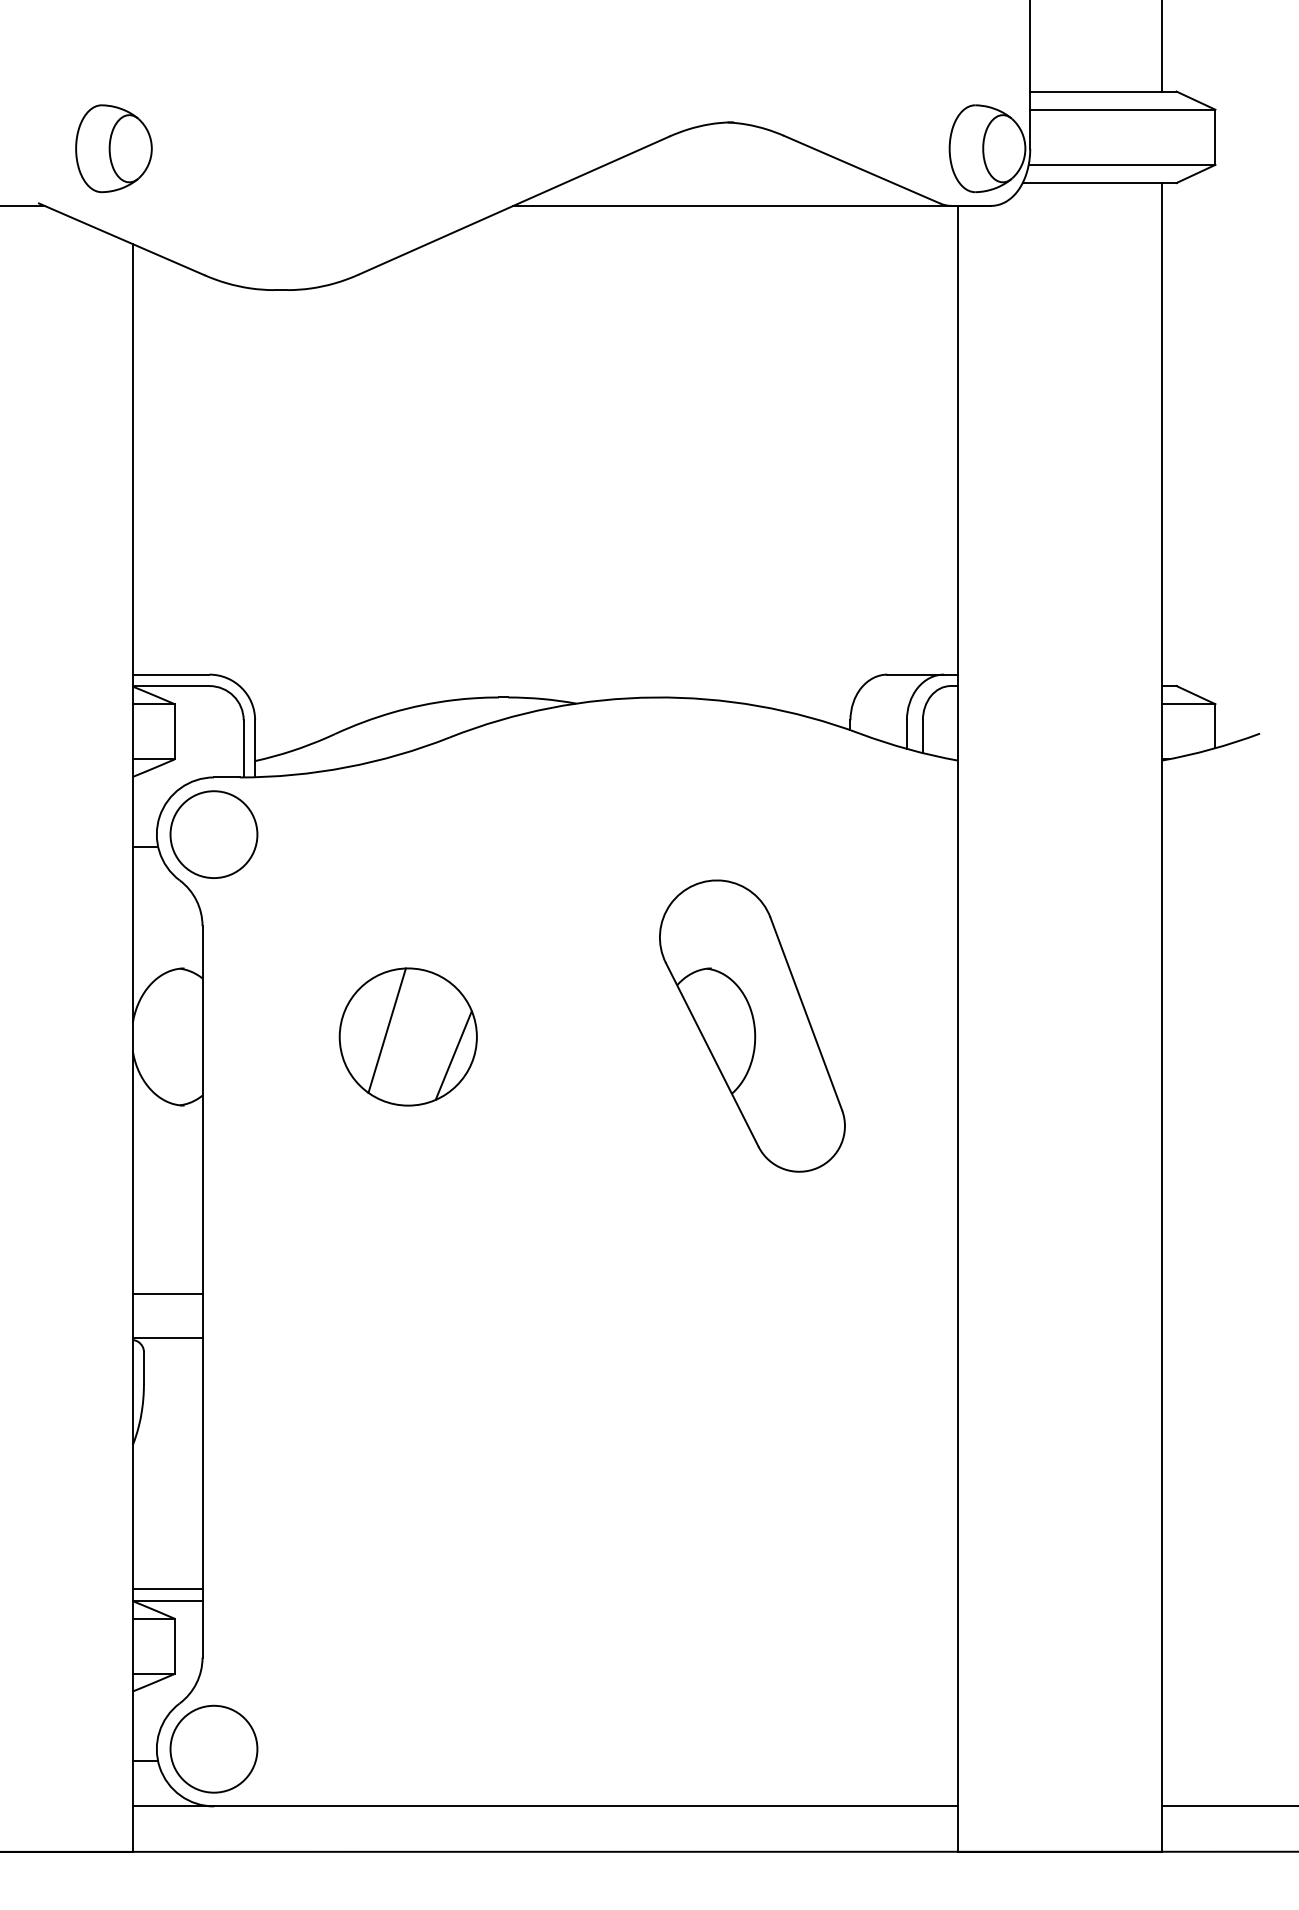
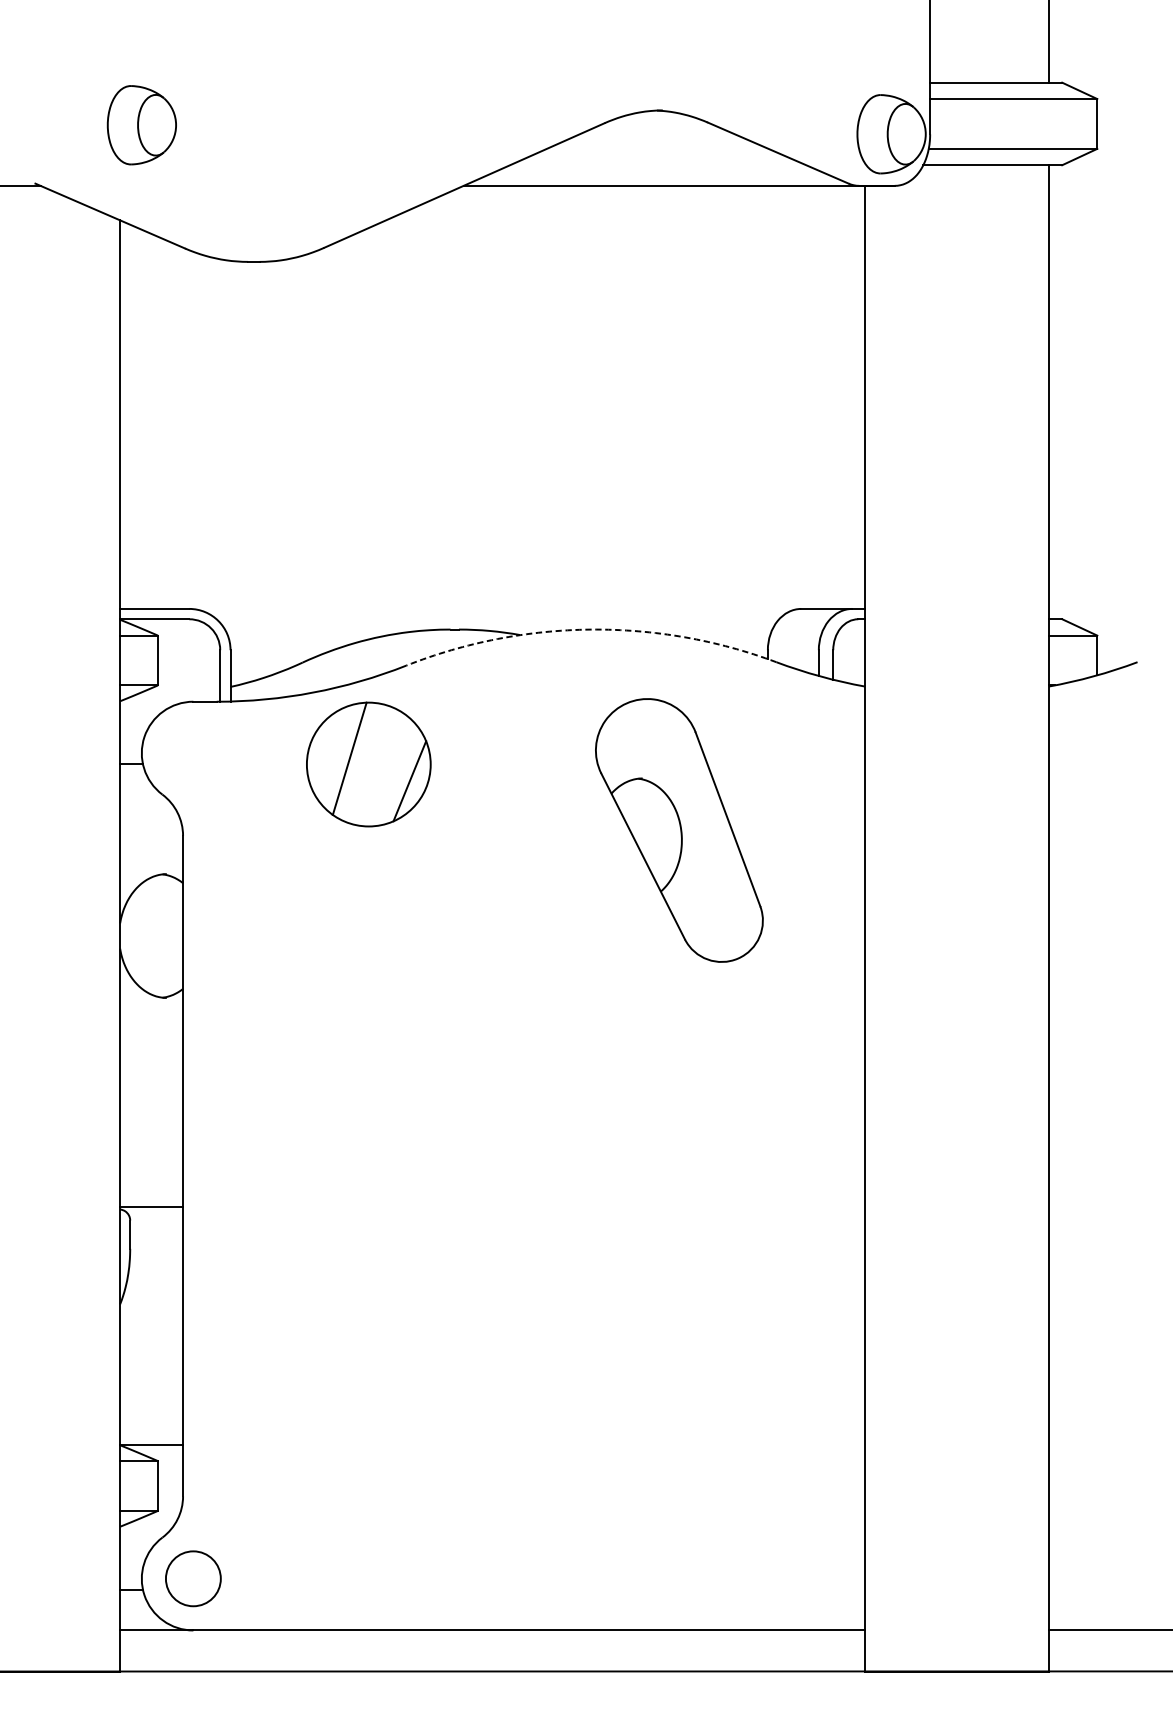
part: (113, 148) -> (141, 125), moved
arc: (654, 697) -> (591, 629), solid -> dashed
circle: (213, 834) -> (192, 753), removed
part: (752, 1025) -> (679, 829), moved
part: (407, 1036) -> (368, 764), moved
line: (167, 1294) -> (151, 1168), removed
line: (167, 1589) -> (151, 1434), removed
circle: (213, 1748) -> (192, 1578), size x0.7

